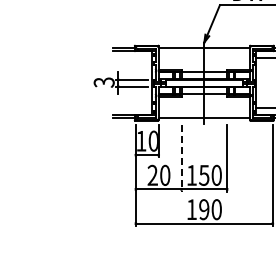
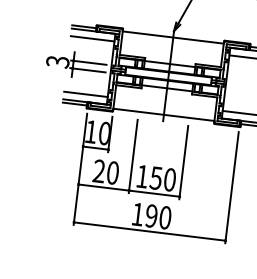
line: (132, 58) -> (92, 39), added
line: (132, 108) -> (85, 94), added
line: (181, 159) -> (133, 157), dashed -> solid

